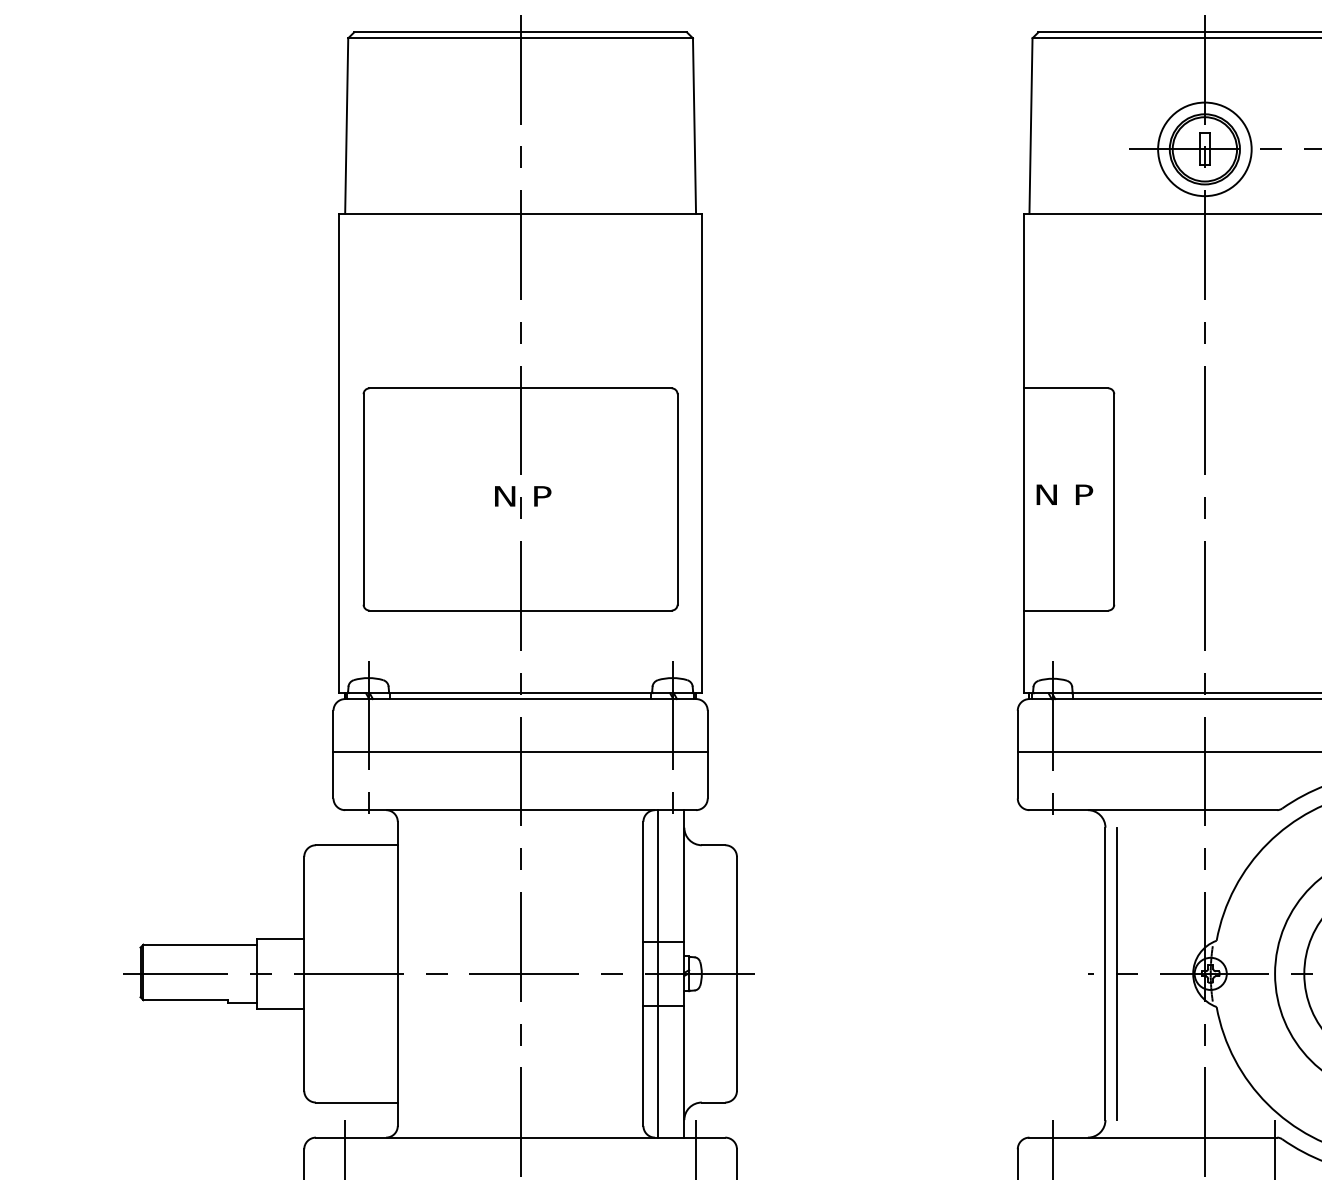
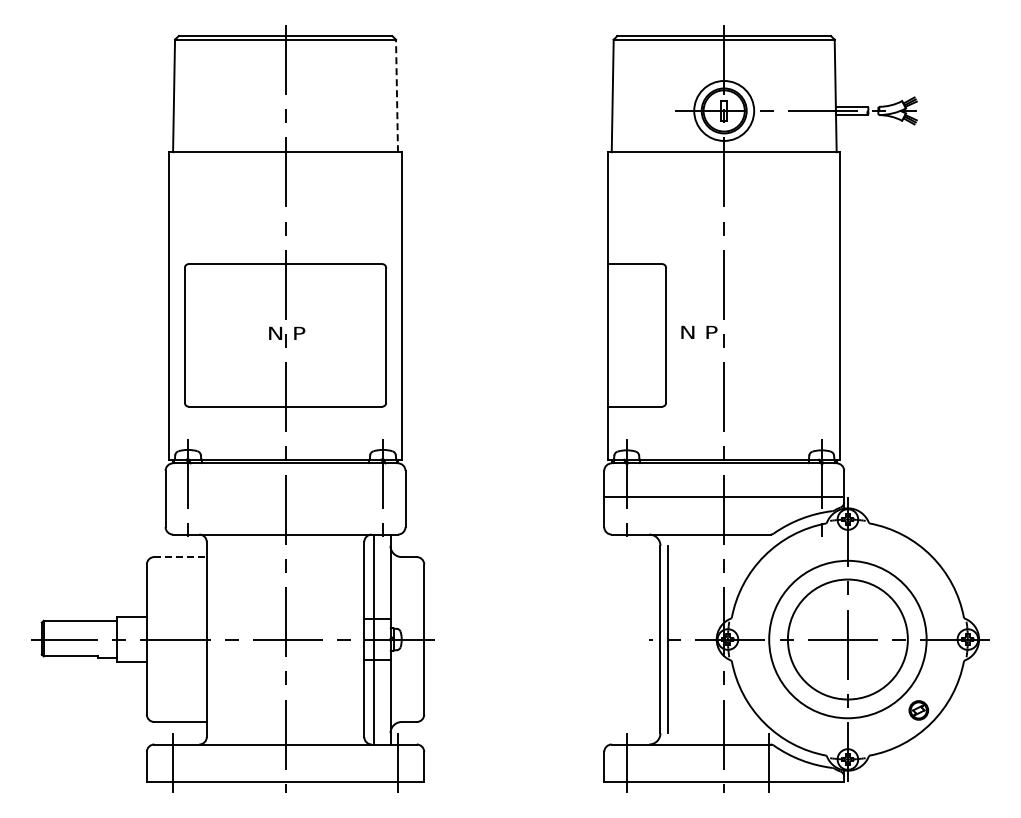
line: (695, 125) -> (397, 95), solid -> dashed
text: (1064, 493) -> (699, 331), moved
line: (520, 752) -> (285, 497), removed
line: (358, 845) -> (181, 557), solid -> dashed

